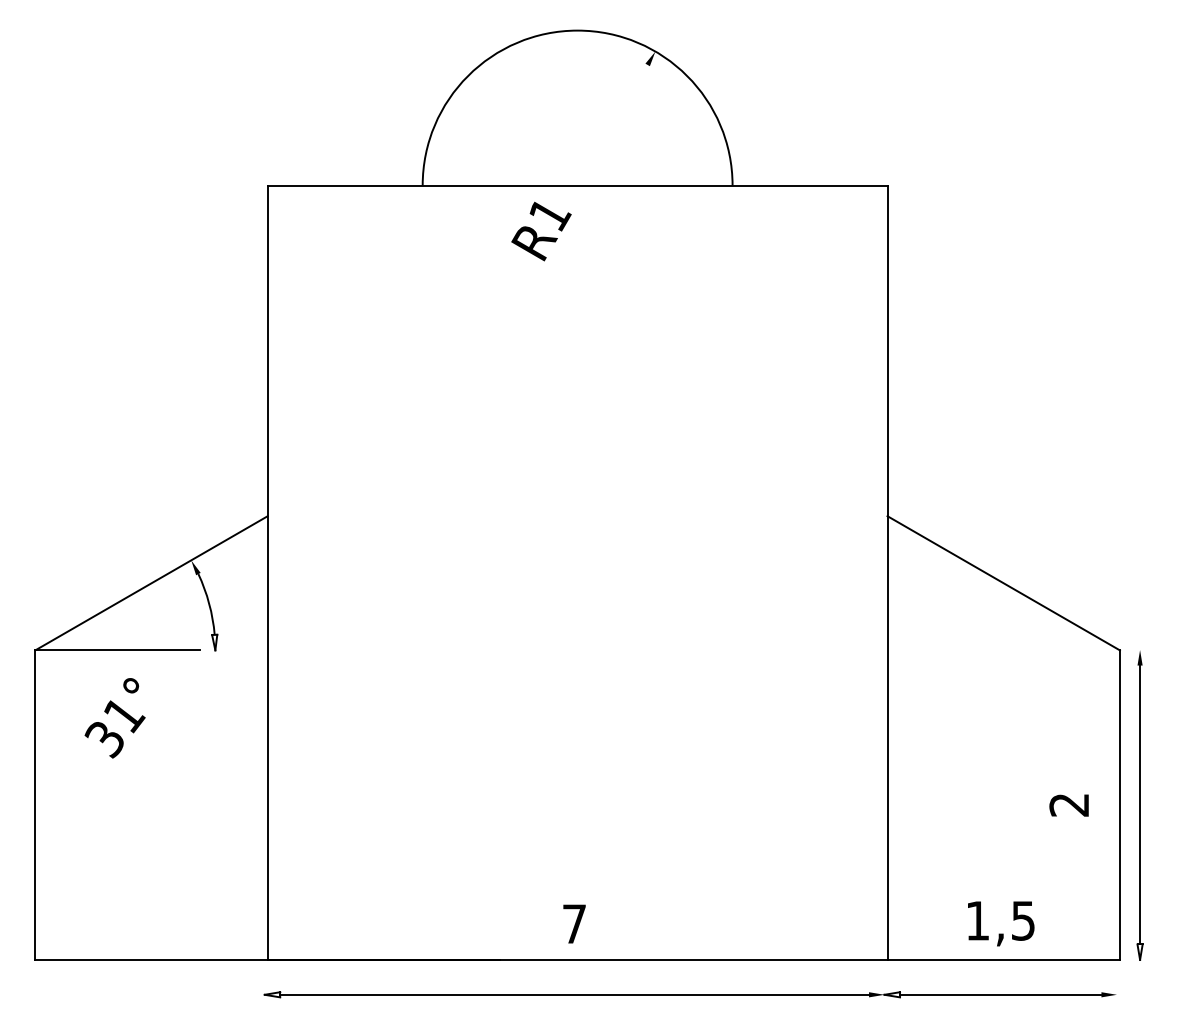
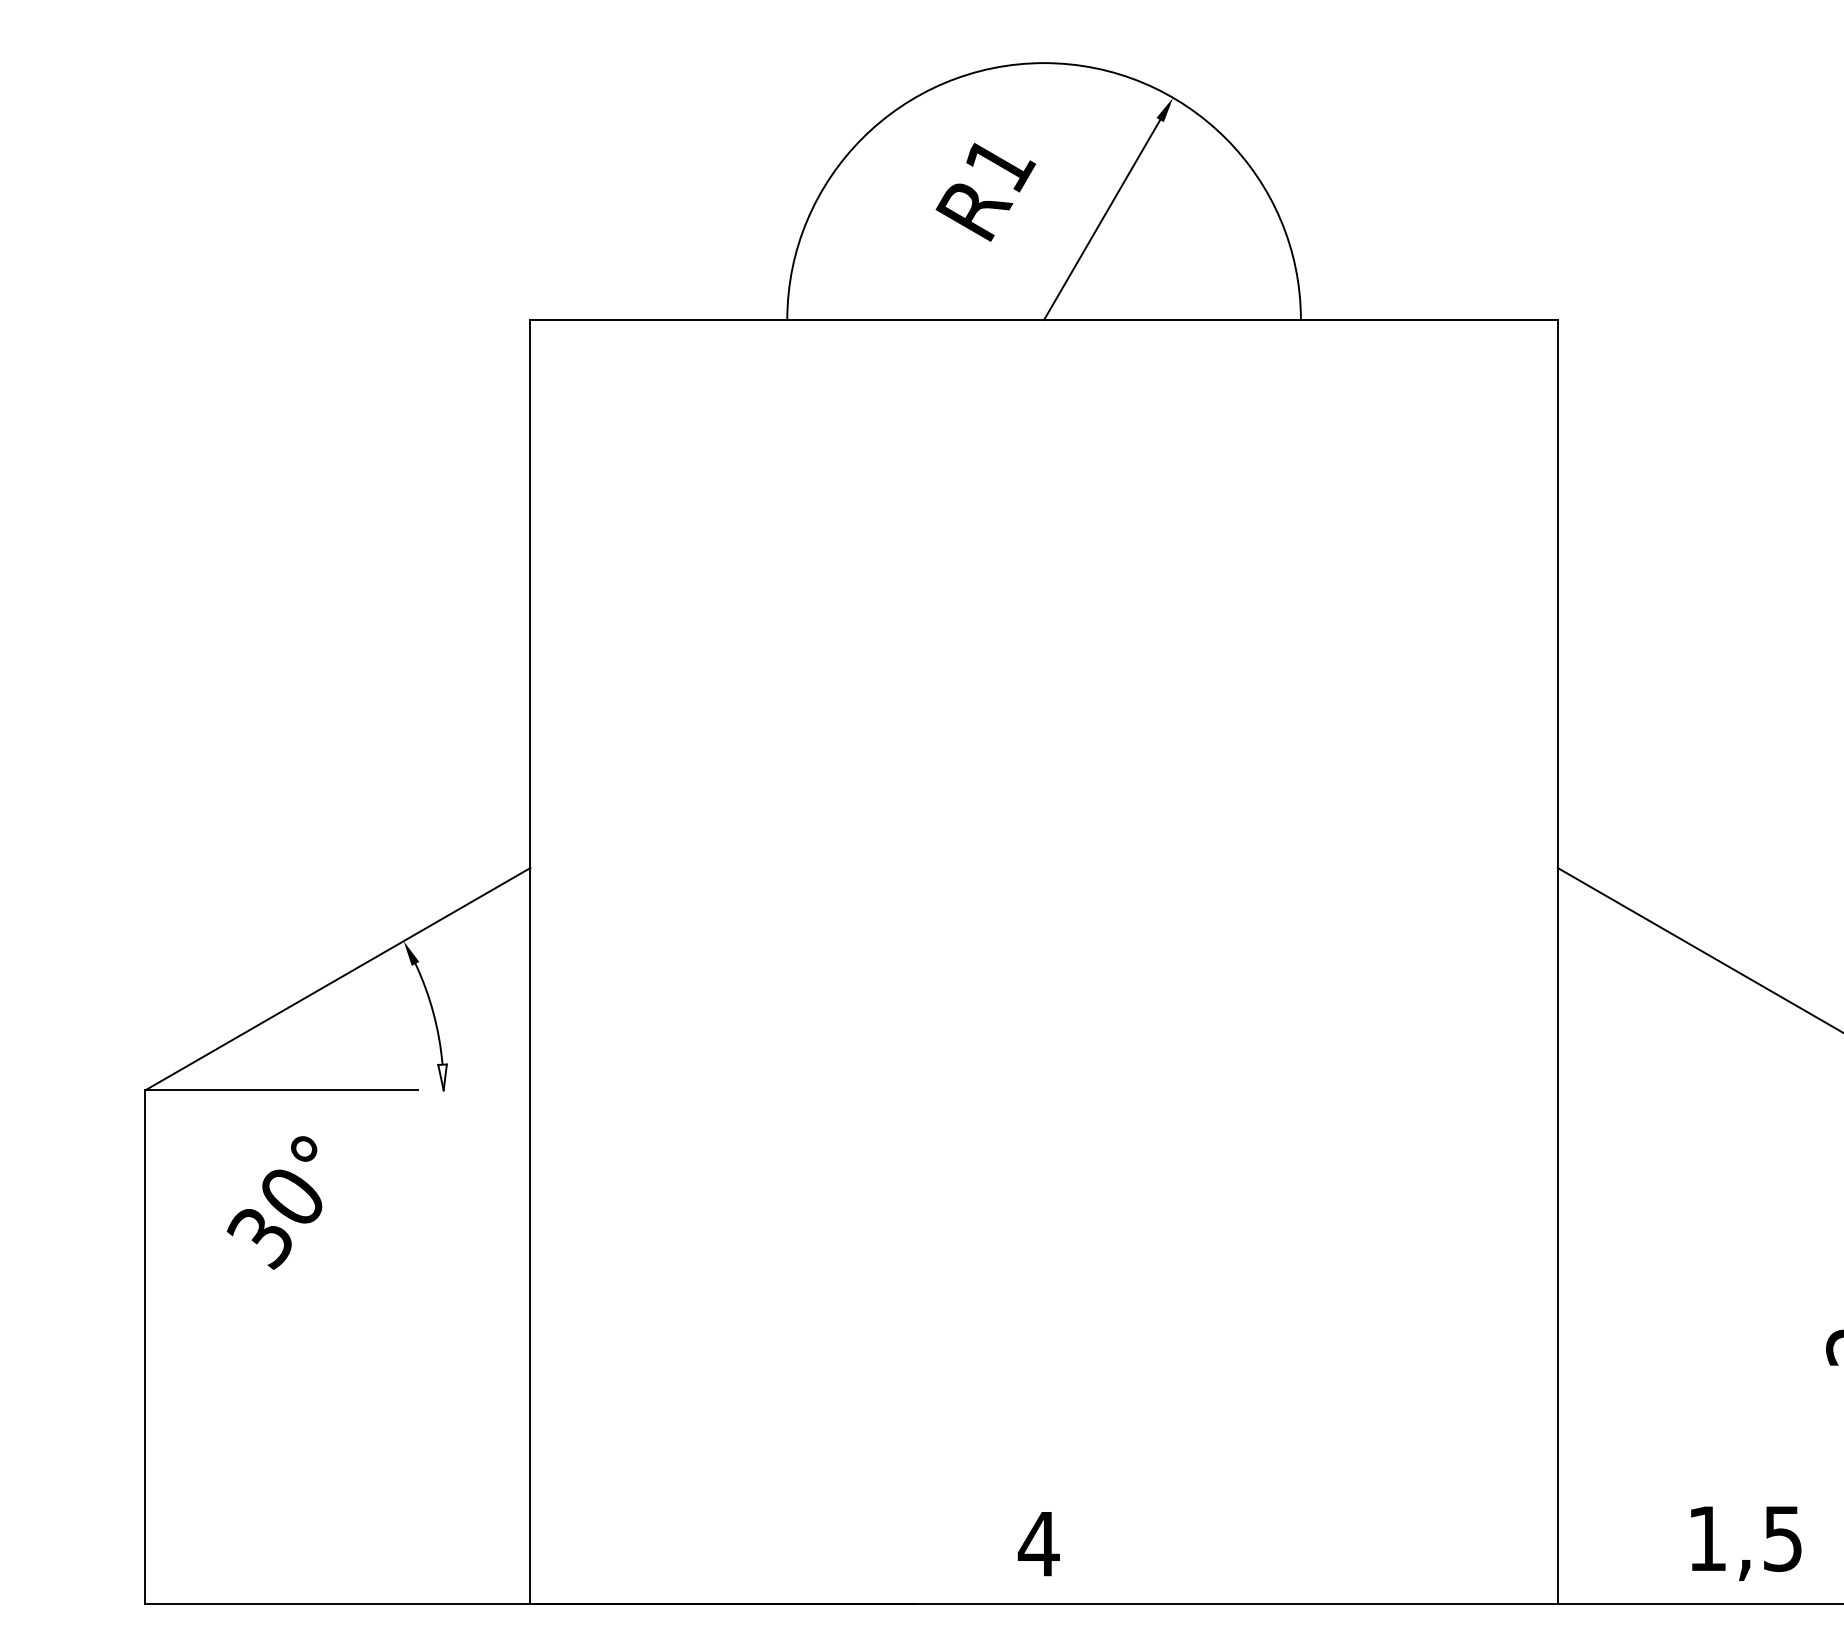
line: (612, 124) -> (1101, 218), added
text: (541, 231) -> (985, 192), moved
text: (124, 715) -> (293, 1198), 31° -> 30°
text: (574, 923) -> (1038, 1543), 7 -> 4

